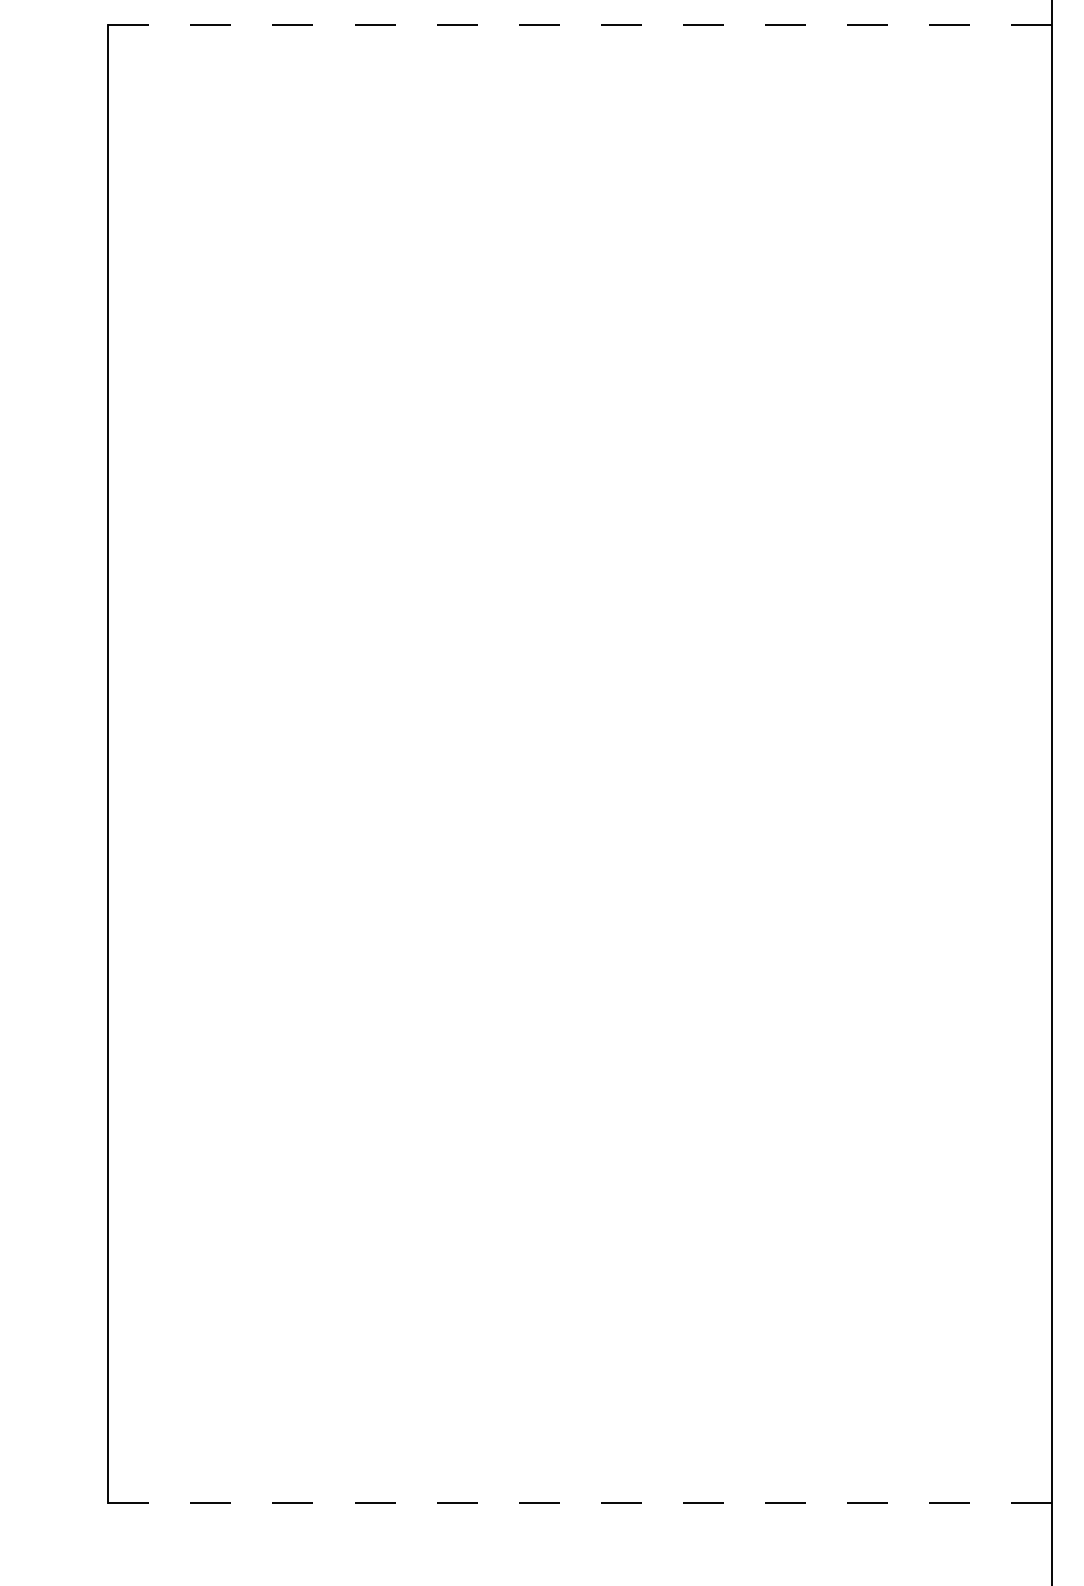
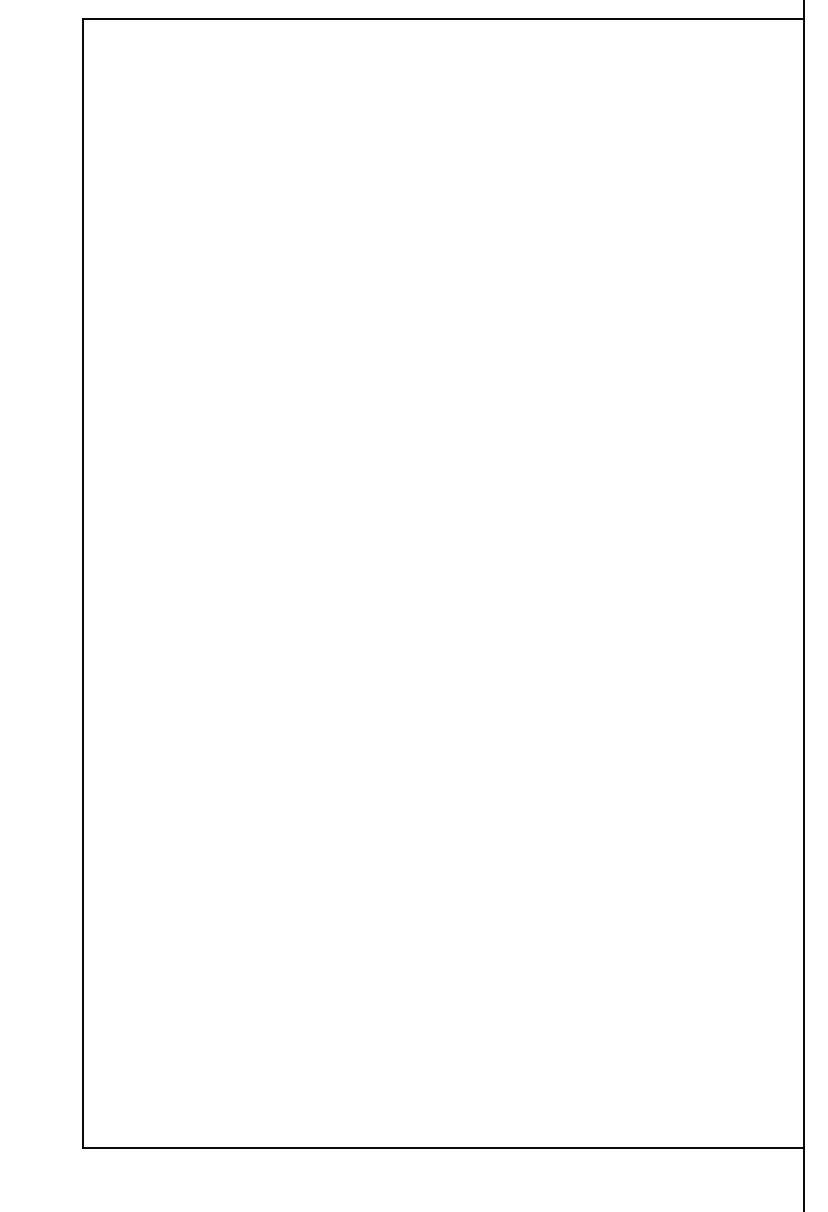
line: (580, 25) -> (443, 19), dashed -> solid
line: (580, 1503) -> (443, 1148), dashed -> solid

